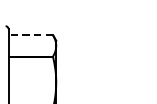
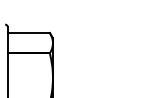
line: (30, 35) -> (28, 33), dashed -> solid

